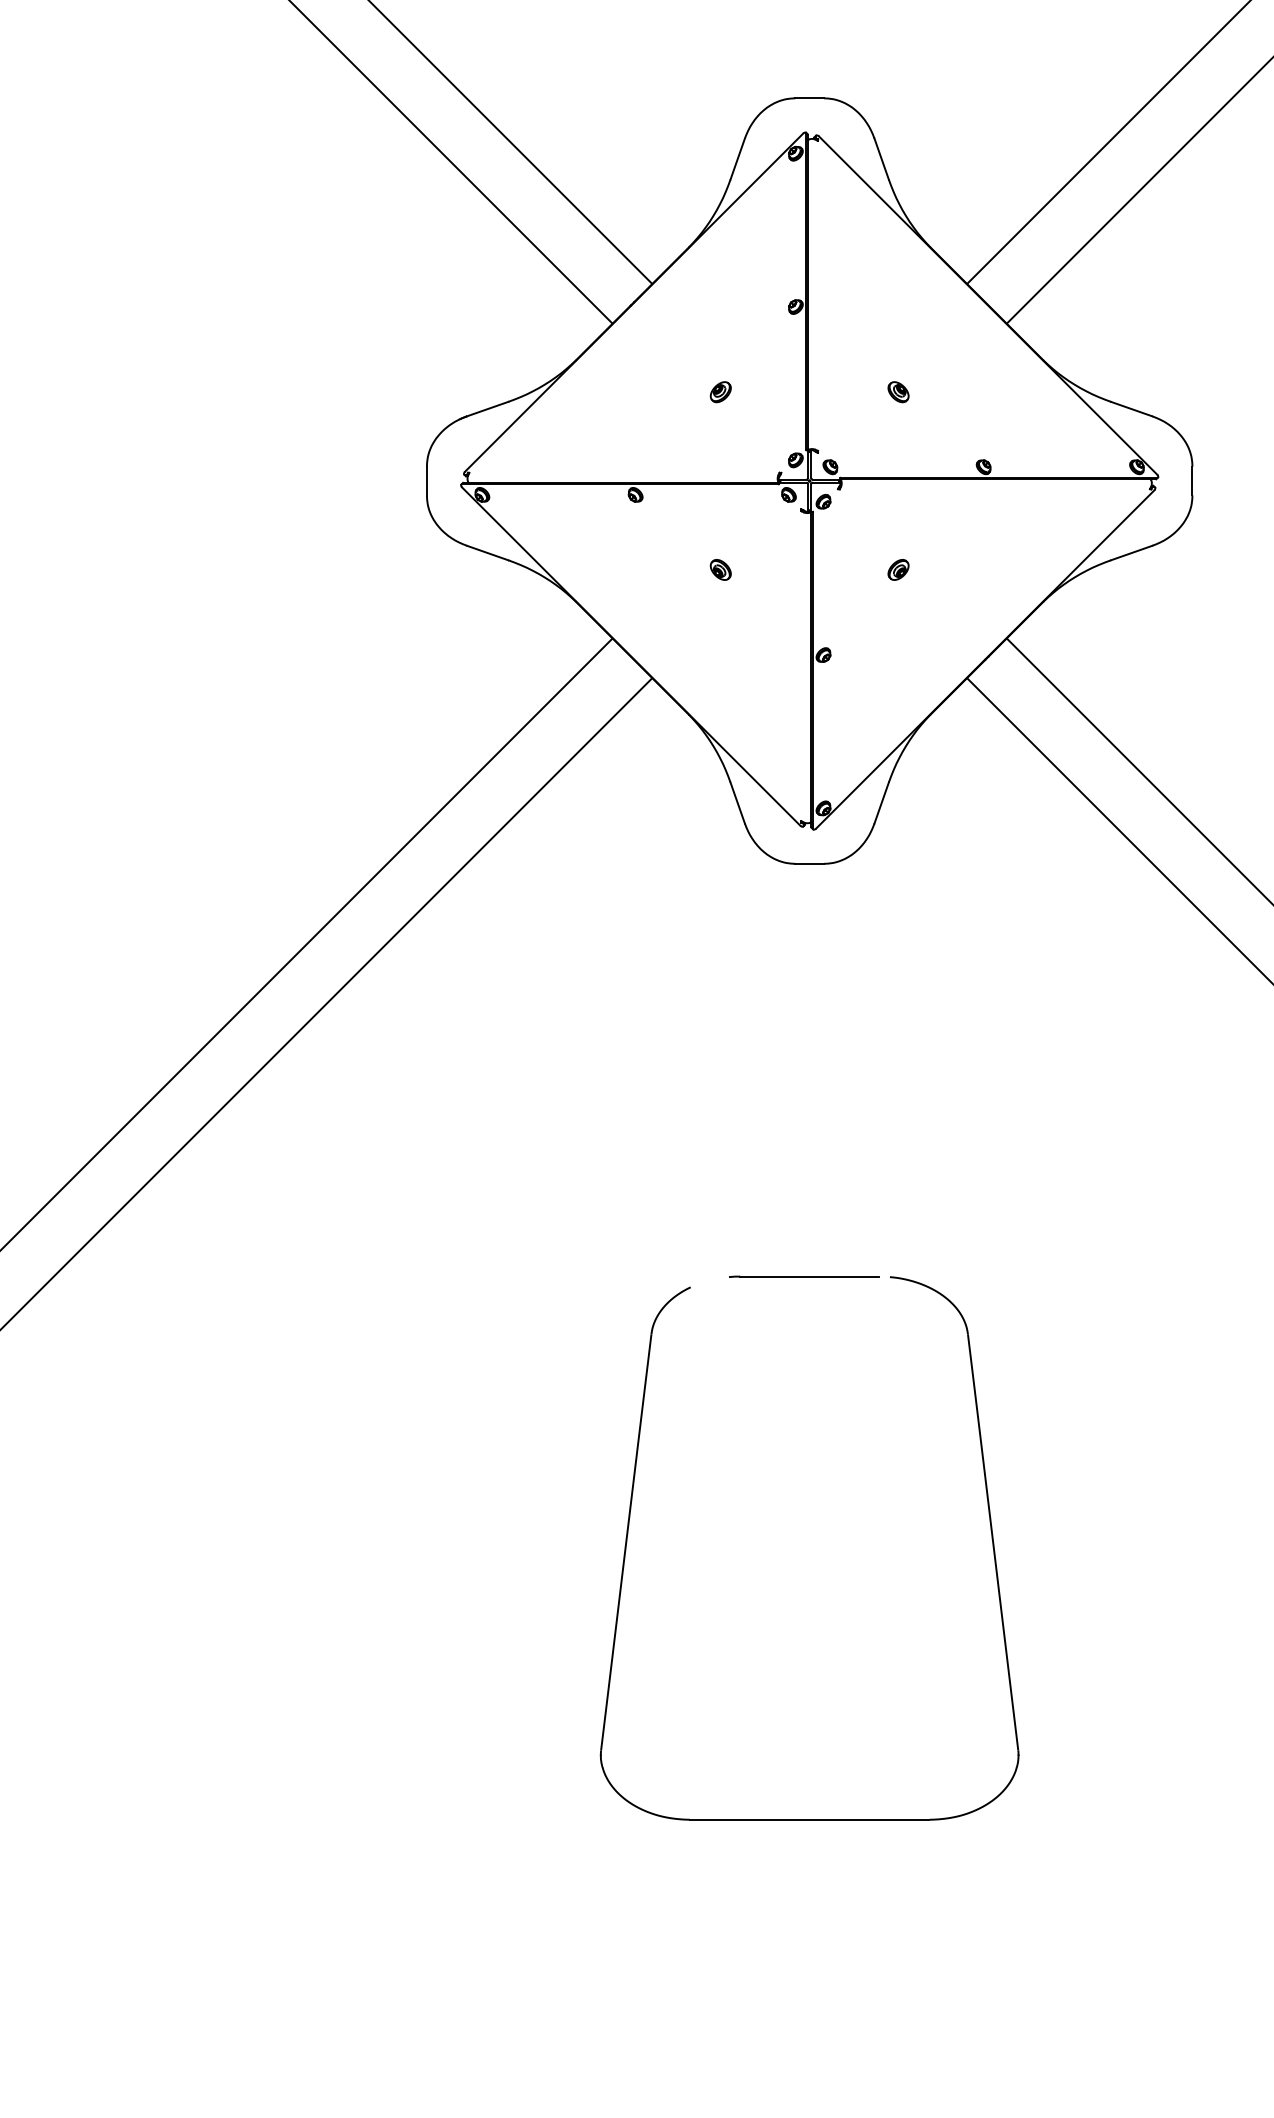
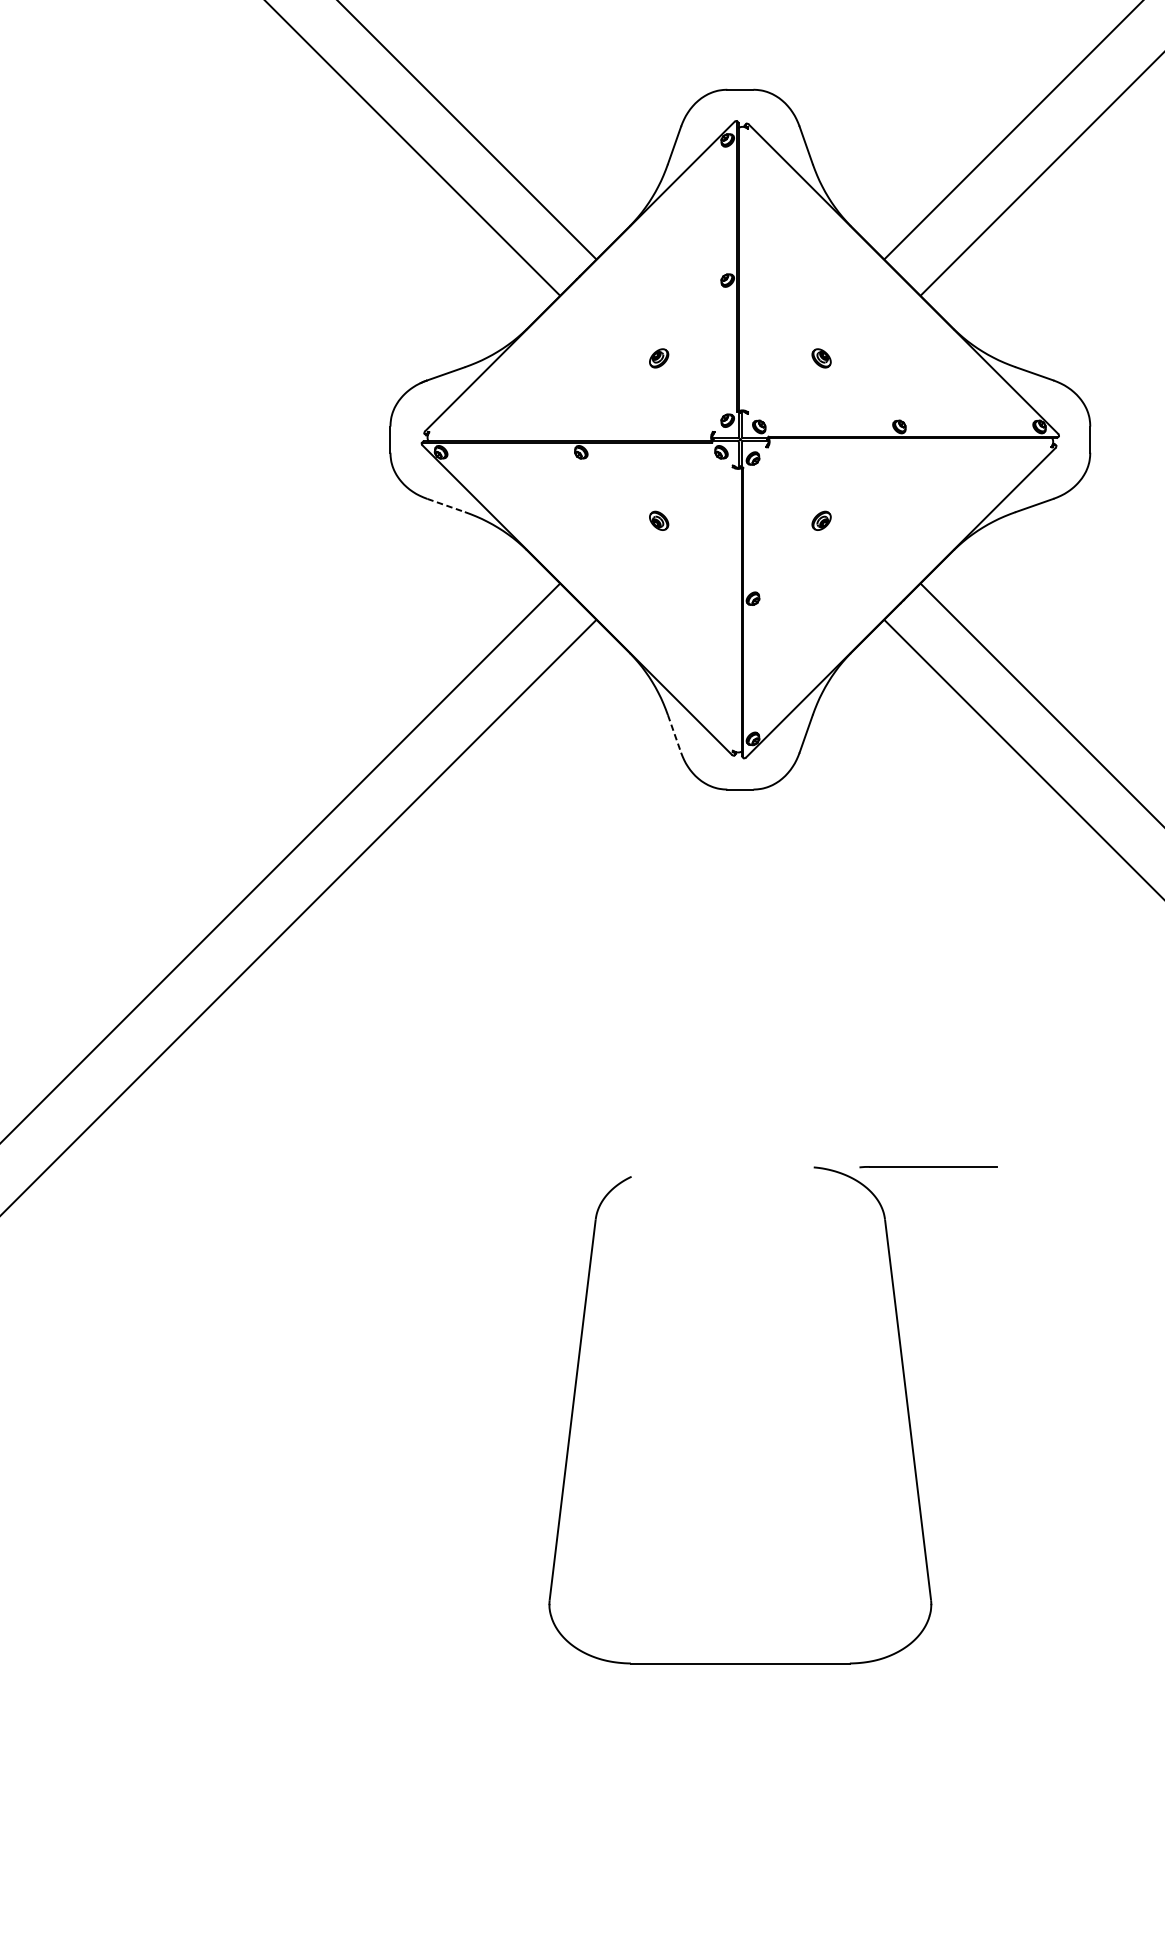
line: (487, 553) -> (445, 505), solid -> dashed
line: (737, 803) -> (674, 734), solid -> dashed
line: (804, 1276) -> (928, 1166), moved

